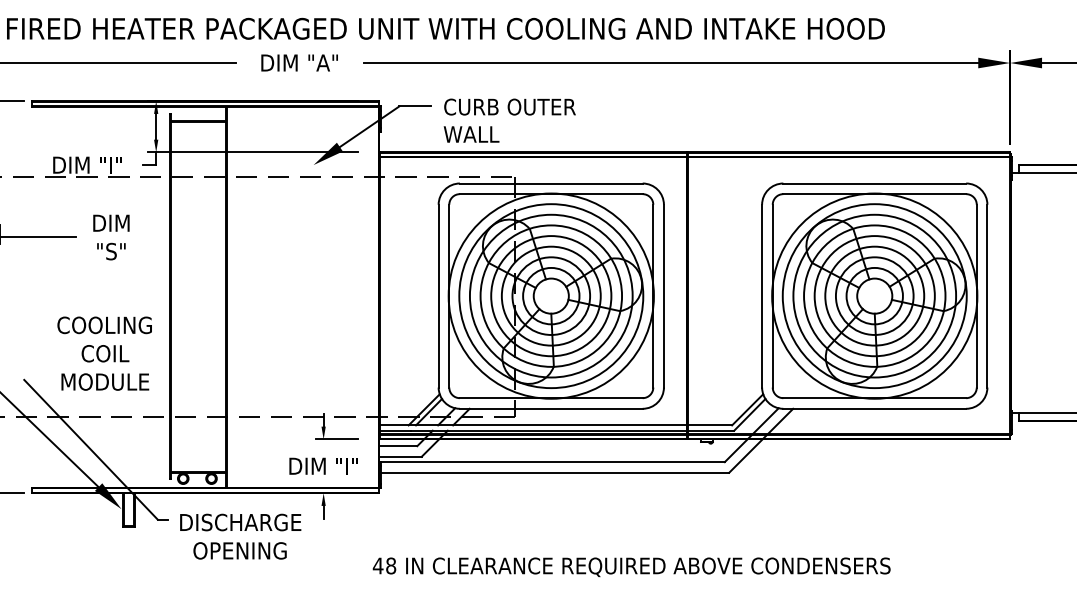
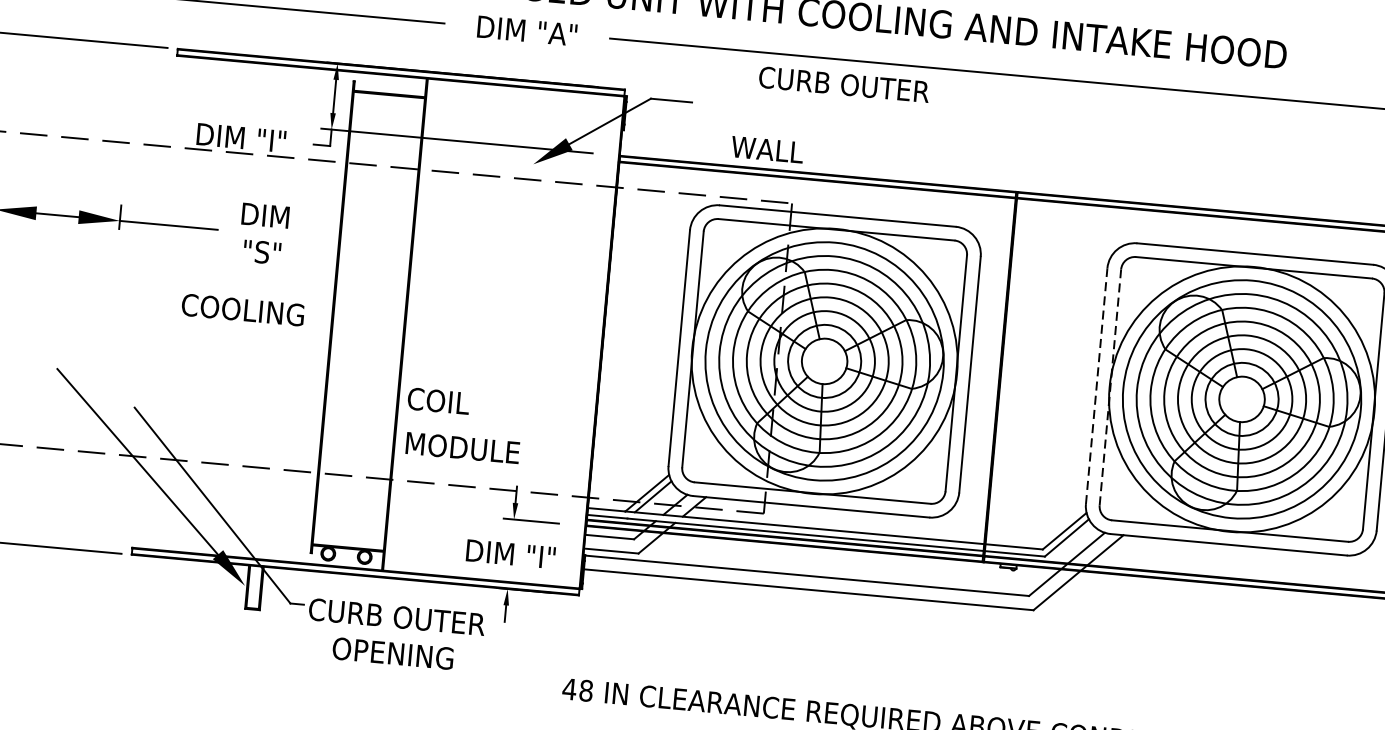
text: (509, 106) -> (843, 83), moved
text: (471, 134) -> (767, 149), moved
line: (762, 295) -> (1097, 385), solid -> dashed
line: (772, 295) -> (1110, 386), solid -> dashed
text: (104, 325) -> (242, 310), moved
text: (105, 353) -> (438, 400), moved
text: (105, 381) -> (463, 447), moved
text: (240, 522) -> (396, 617), DISCHARGE -> CURB OUTER

